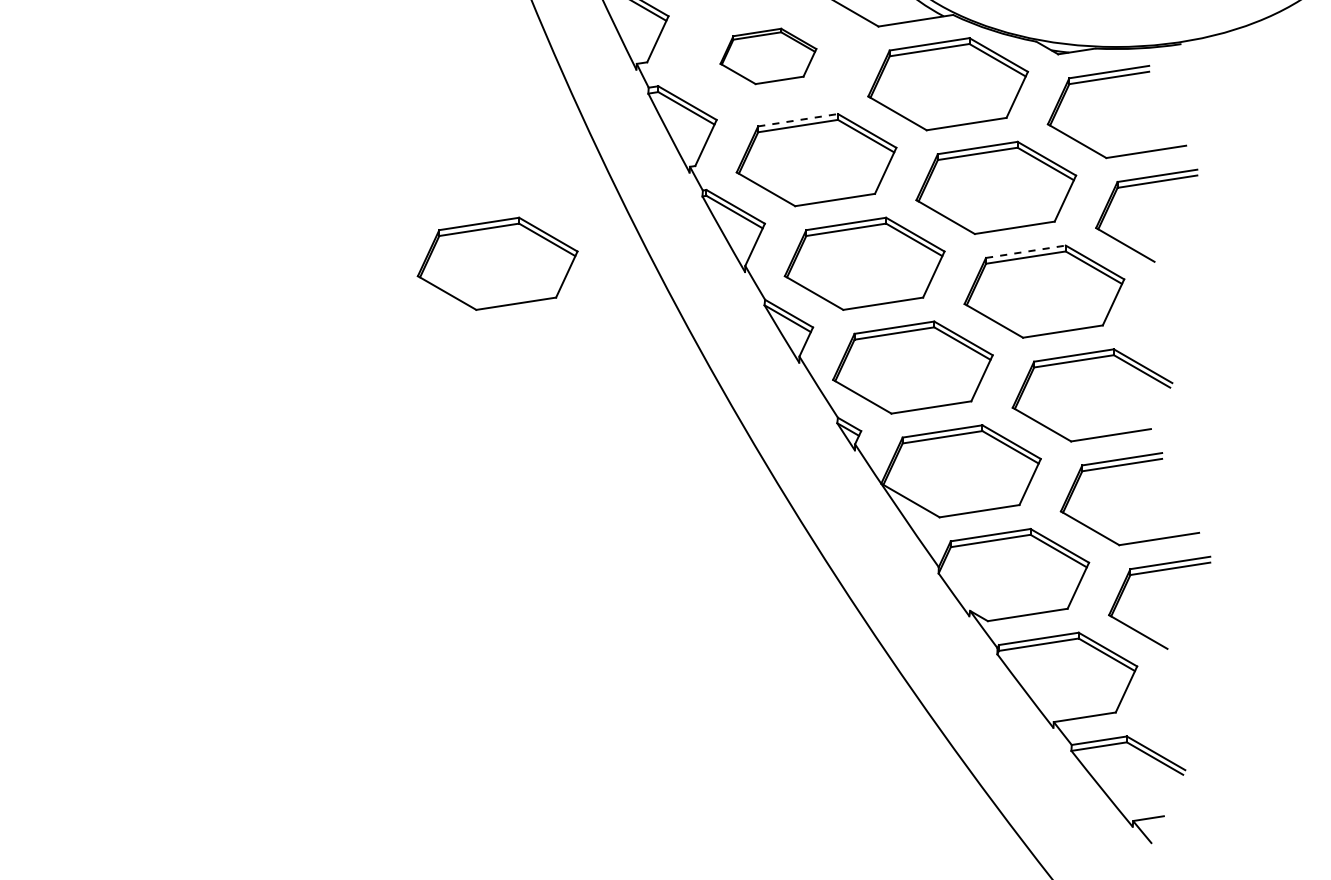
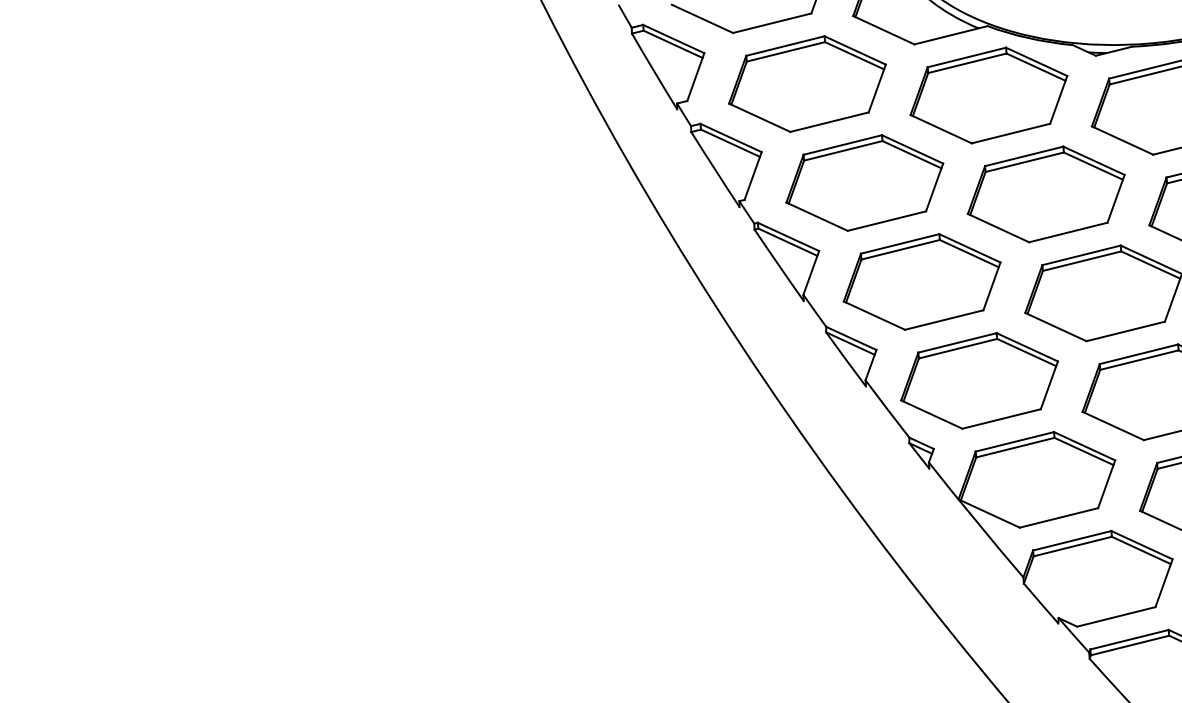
part: (768, 56) -> (807, 84), size x1.67
line: (798, 120) -> (843, 145), dashed -> solid
line: (1026, 251) -> (1082, 255), dashed -> solid
part: (497, 263) -> (556, 314), removed

